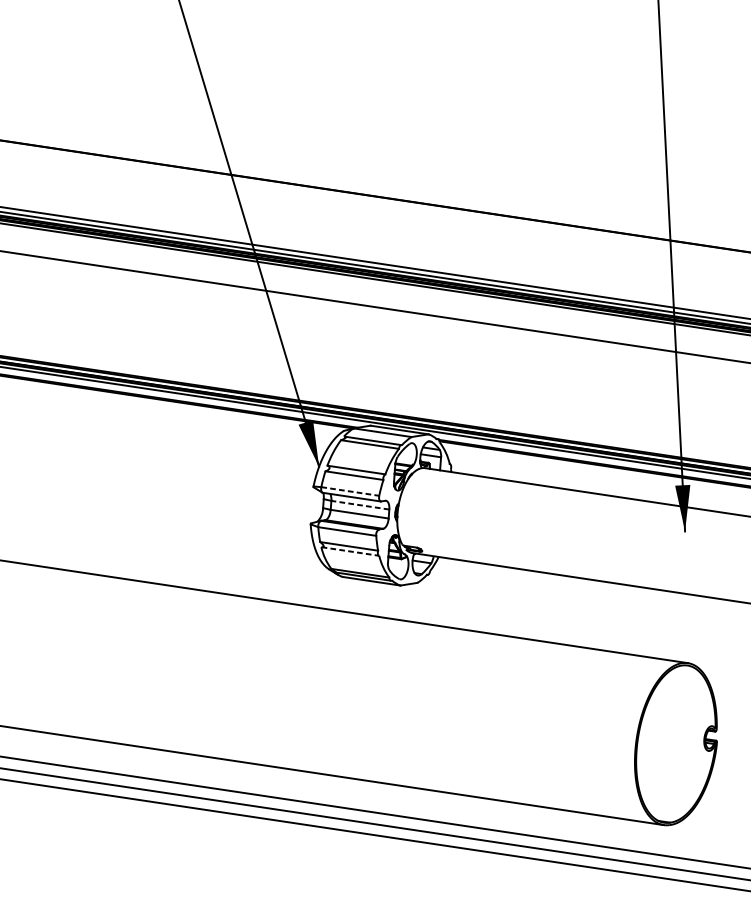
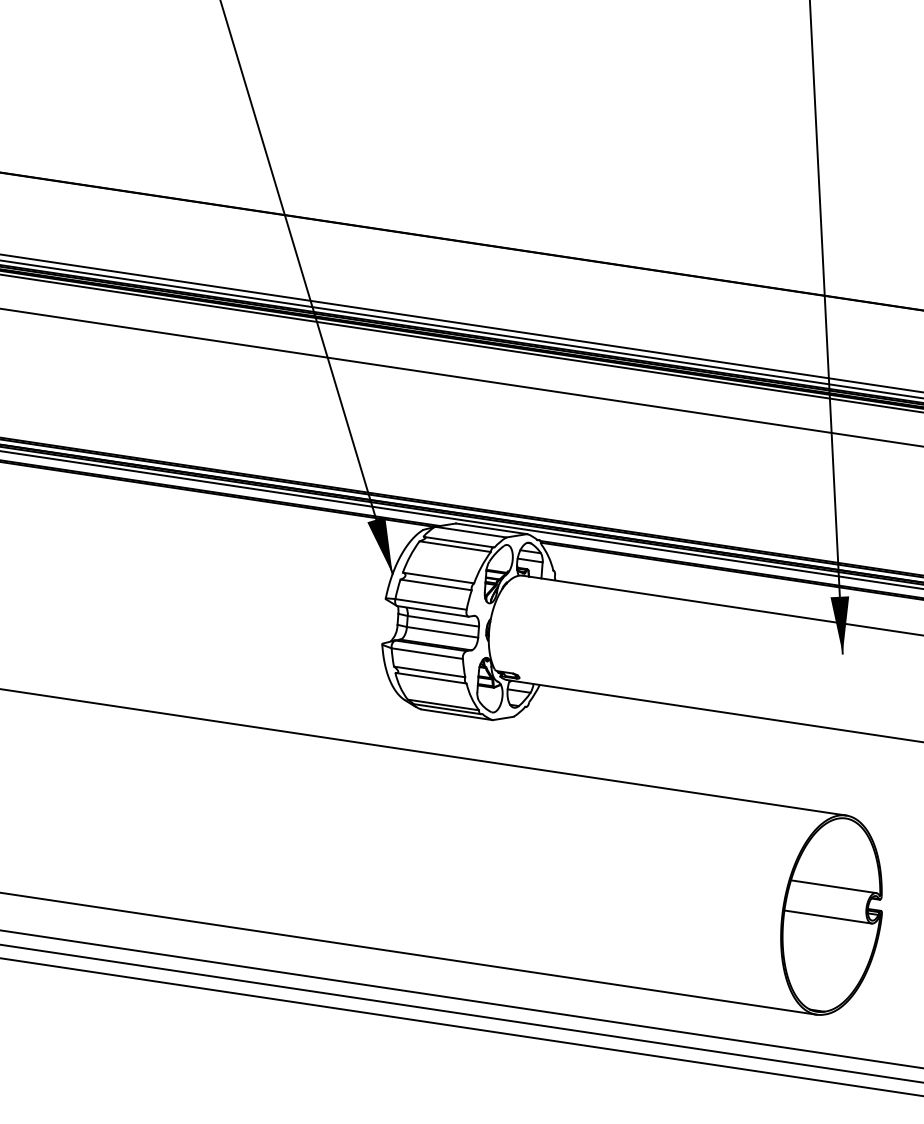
line: (350, 491) -> (431, 604), dashed -> solid
line: (359, 505) -> (442, 621), dashed -> solid
line: (350, 551) -> (431, 678), dashed -> solid
line: (677, 720) -> (833, 886), added
line: (672, 745) -> (827, 916), added

